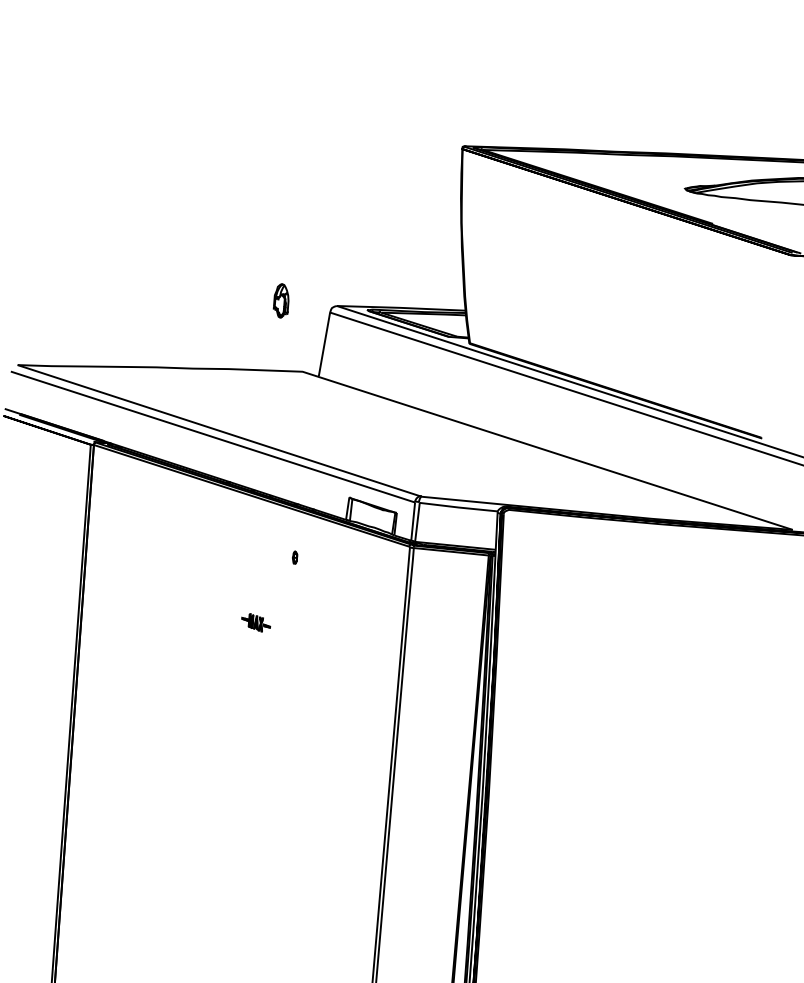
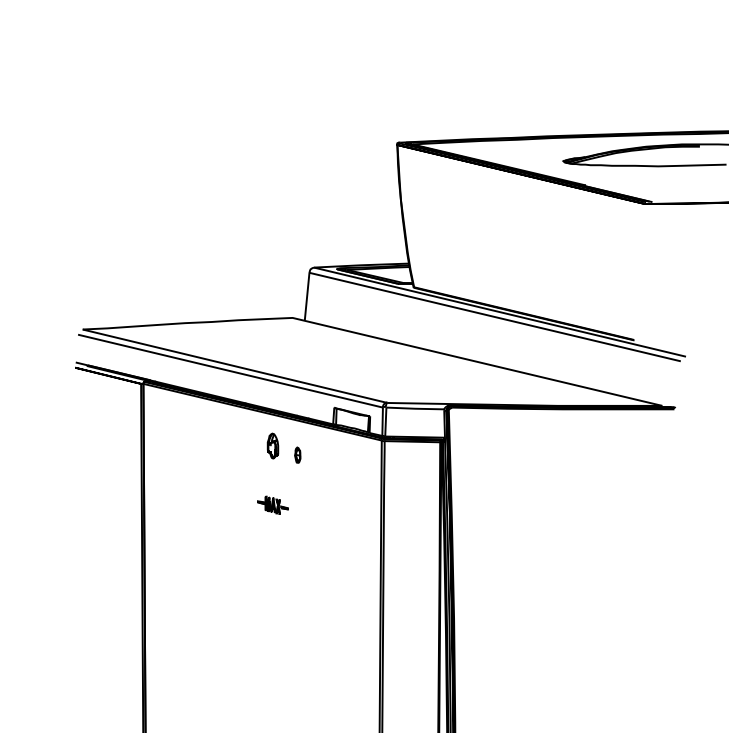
part: (280, 300) -> (272, 445), moved
part: (294, 556) -> (297, 454), size x1.67
part: (255, 621) -> (272, 504), size x1.43

